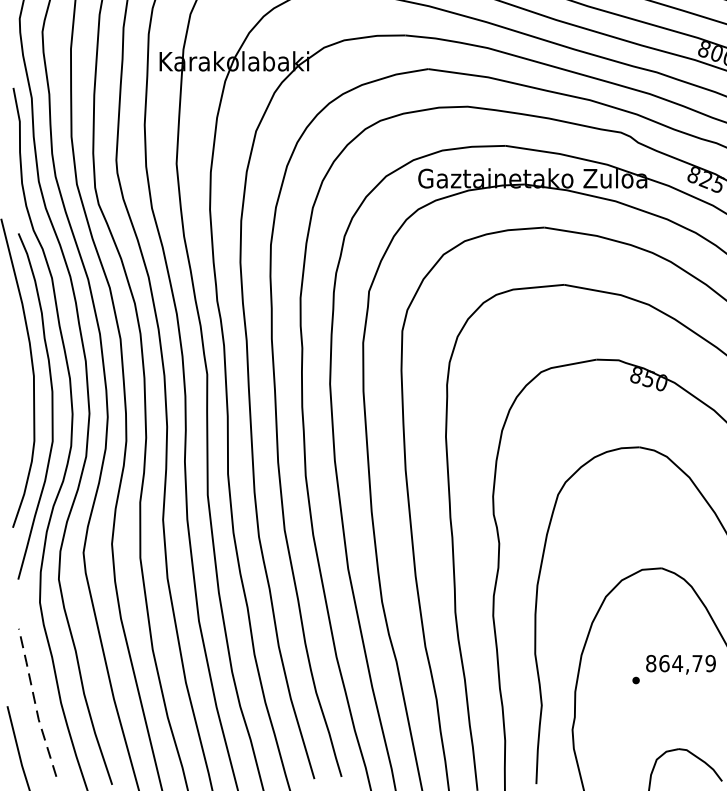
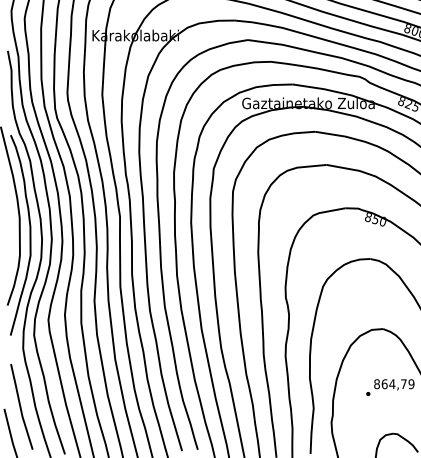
line: (35, 703) -> (20, 407), dashed -> solid

